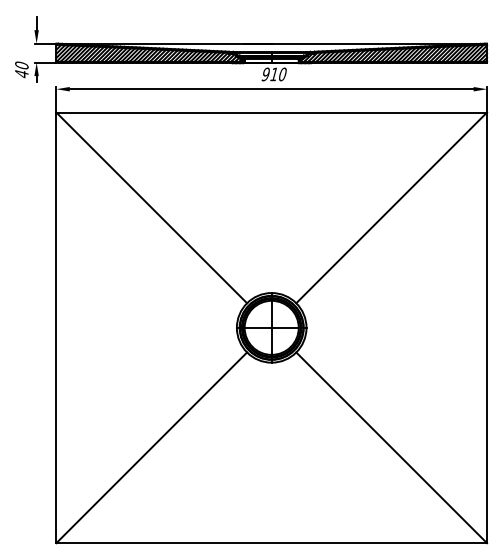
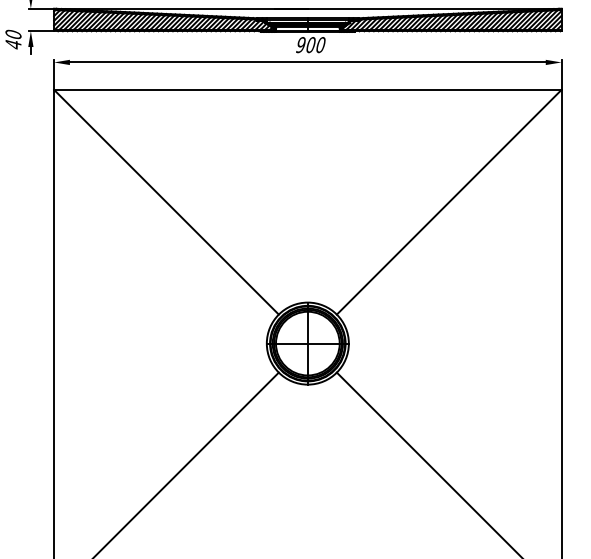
text: (274, 74) -> (311, 45), 910 -> 900

